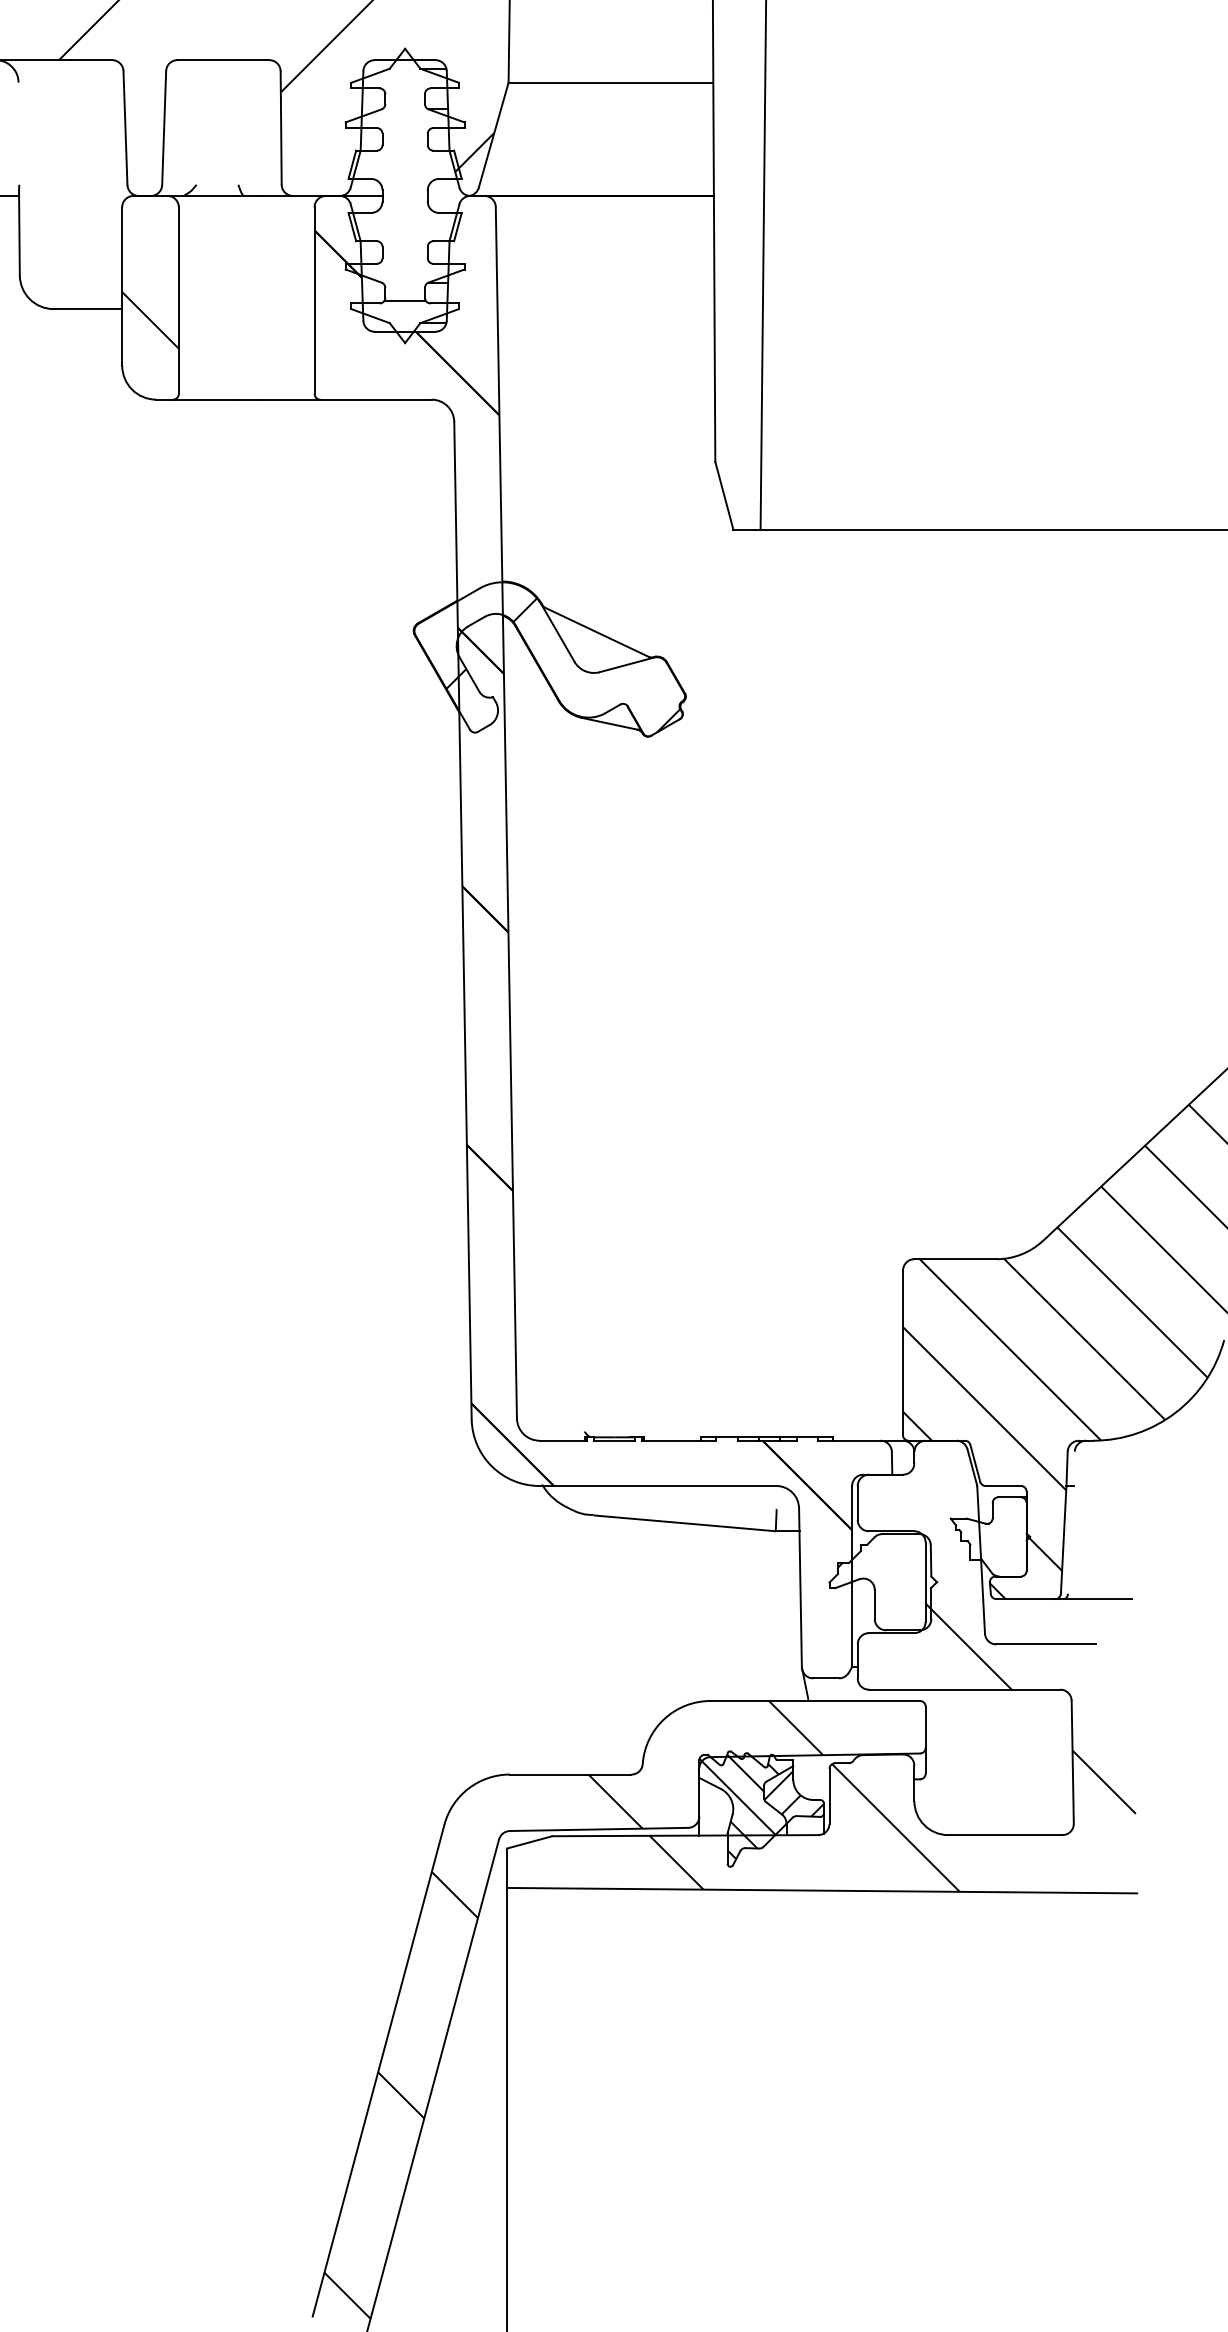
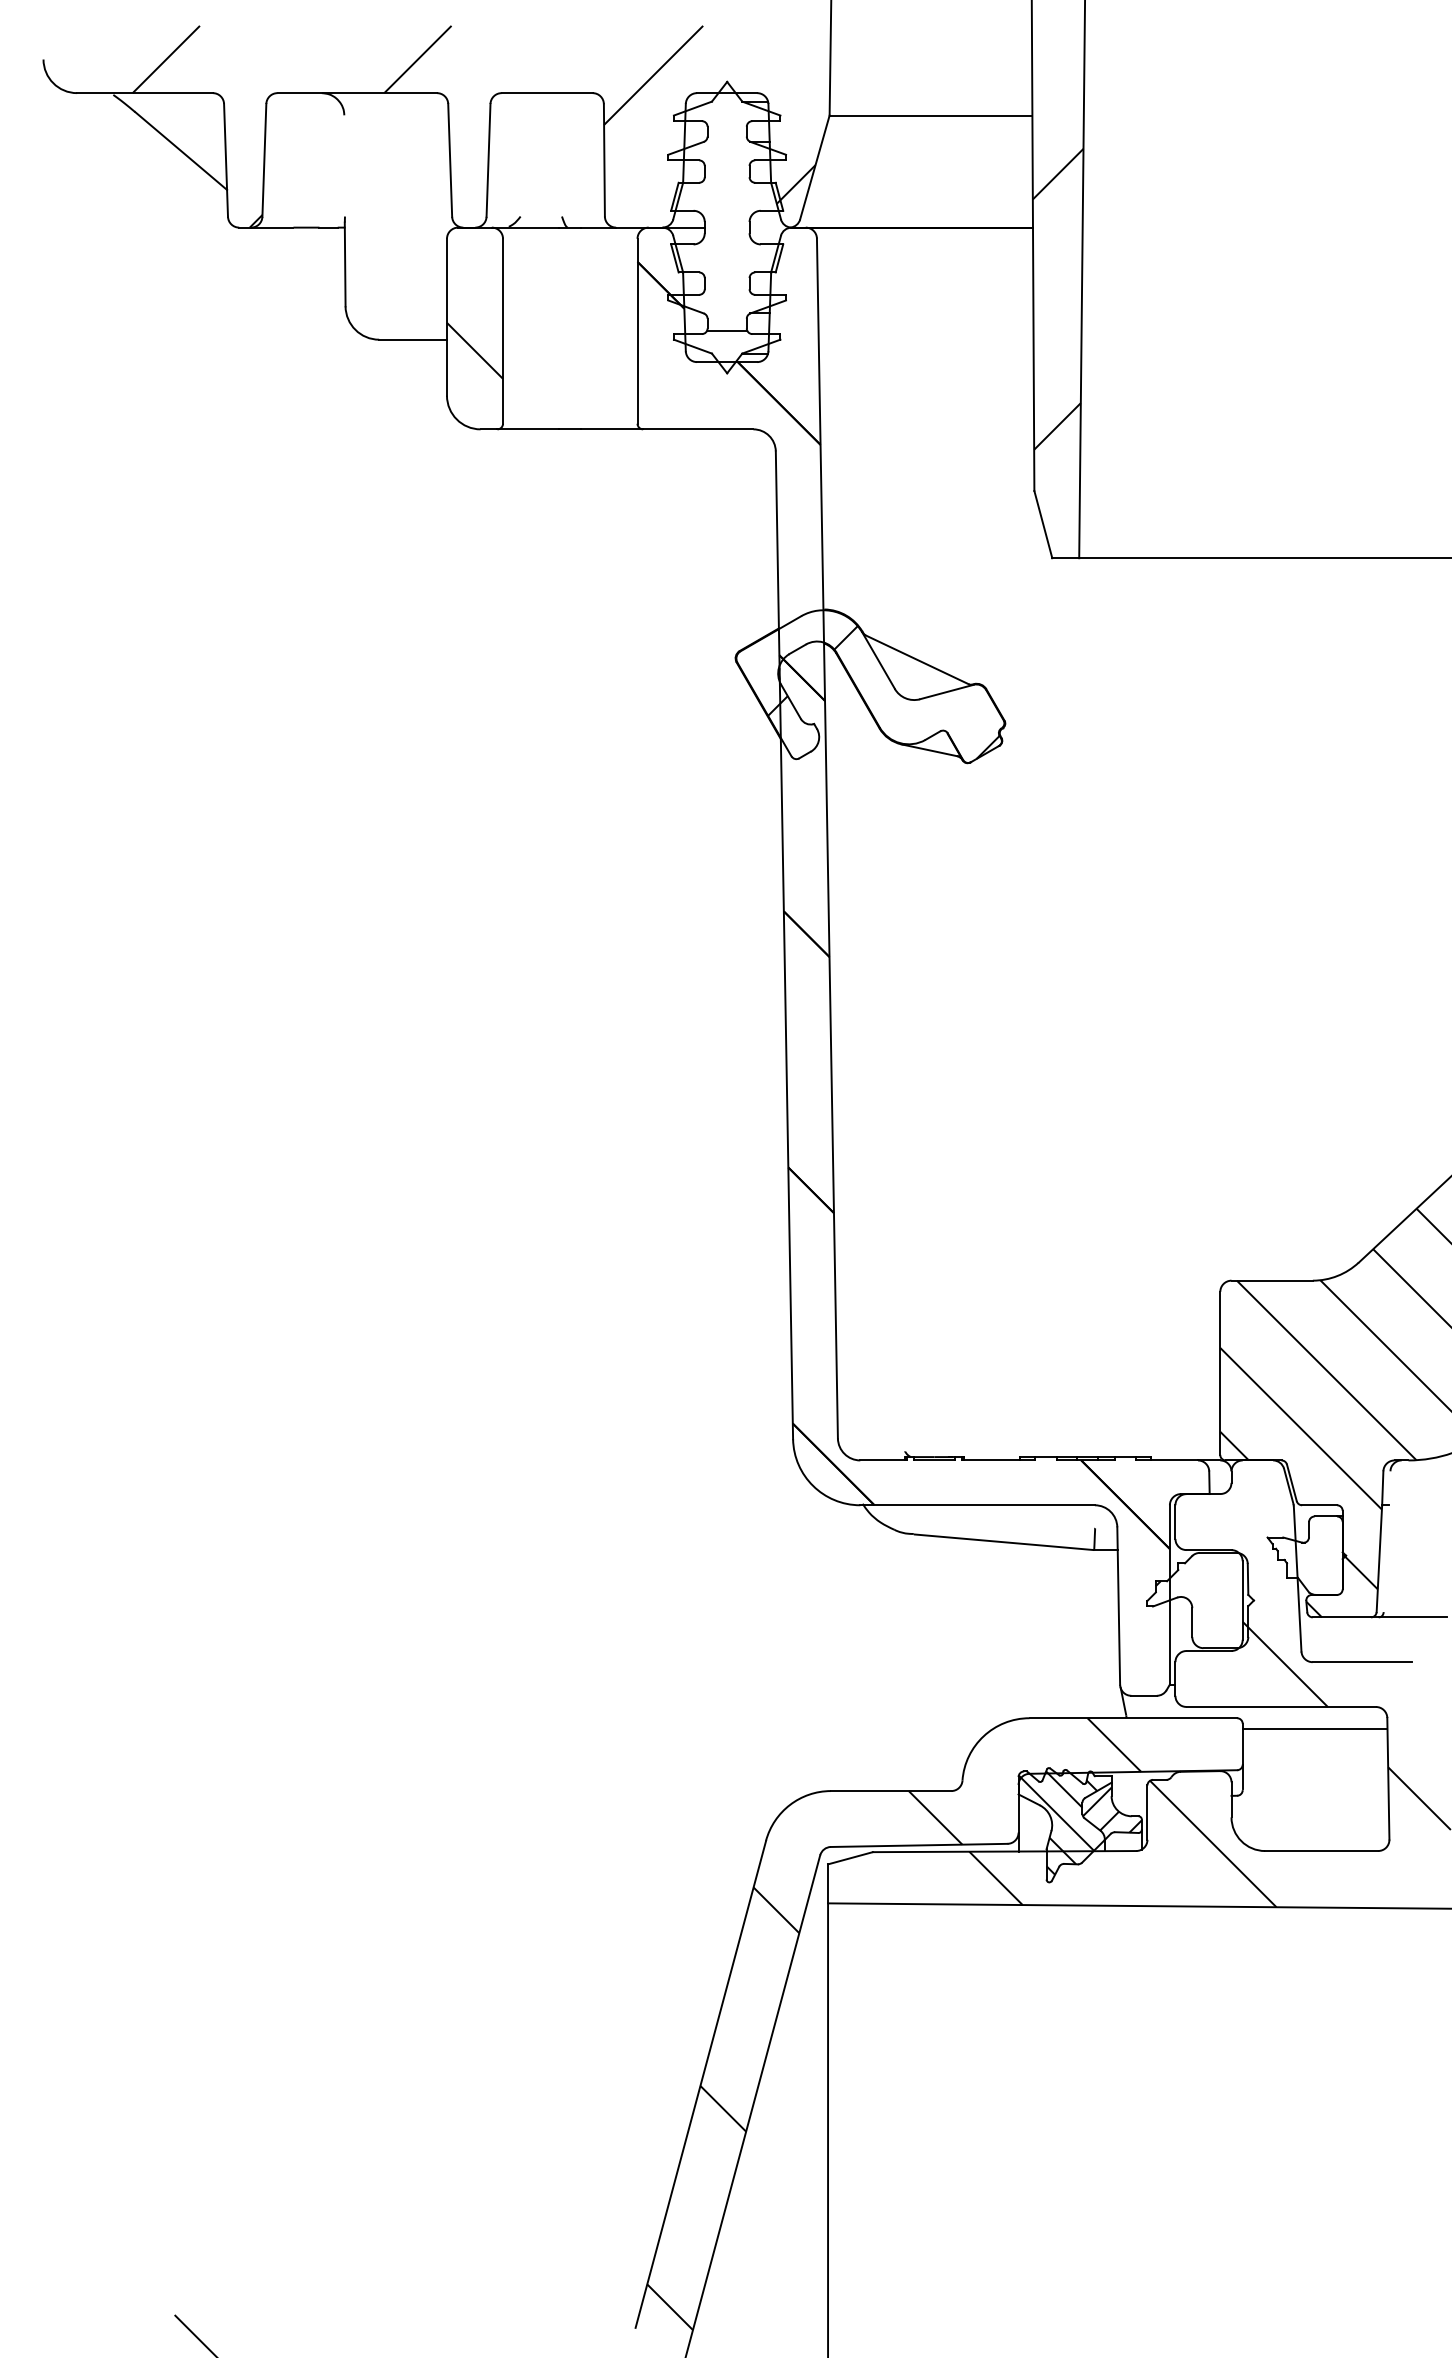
hatch: (738, 267) -> (1057, 298), added
line: (998, 1712) -> (1314, 1729), added

